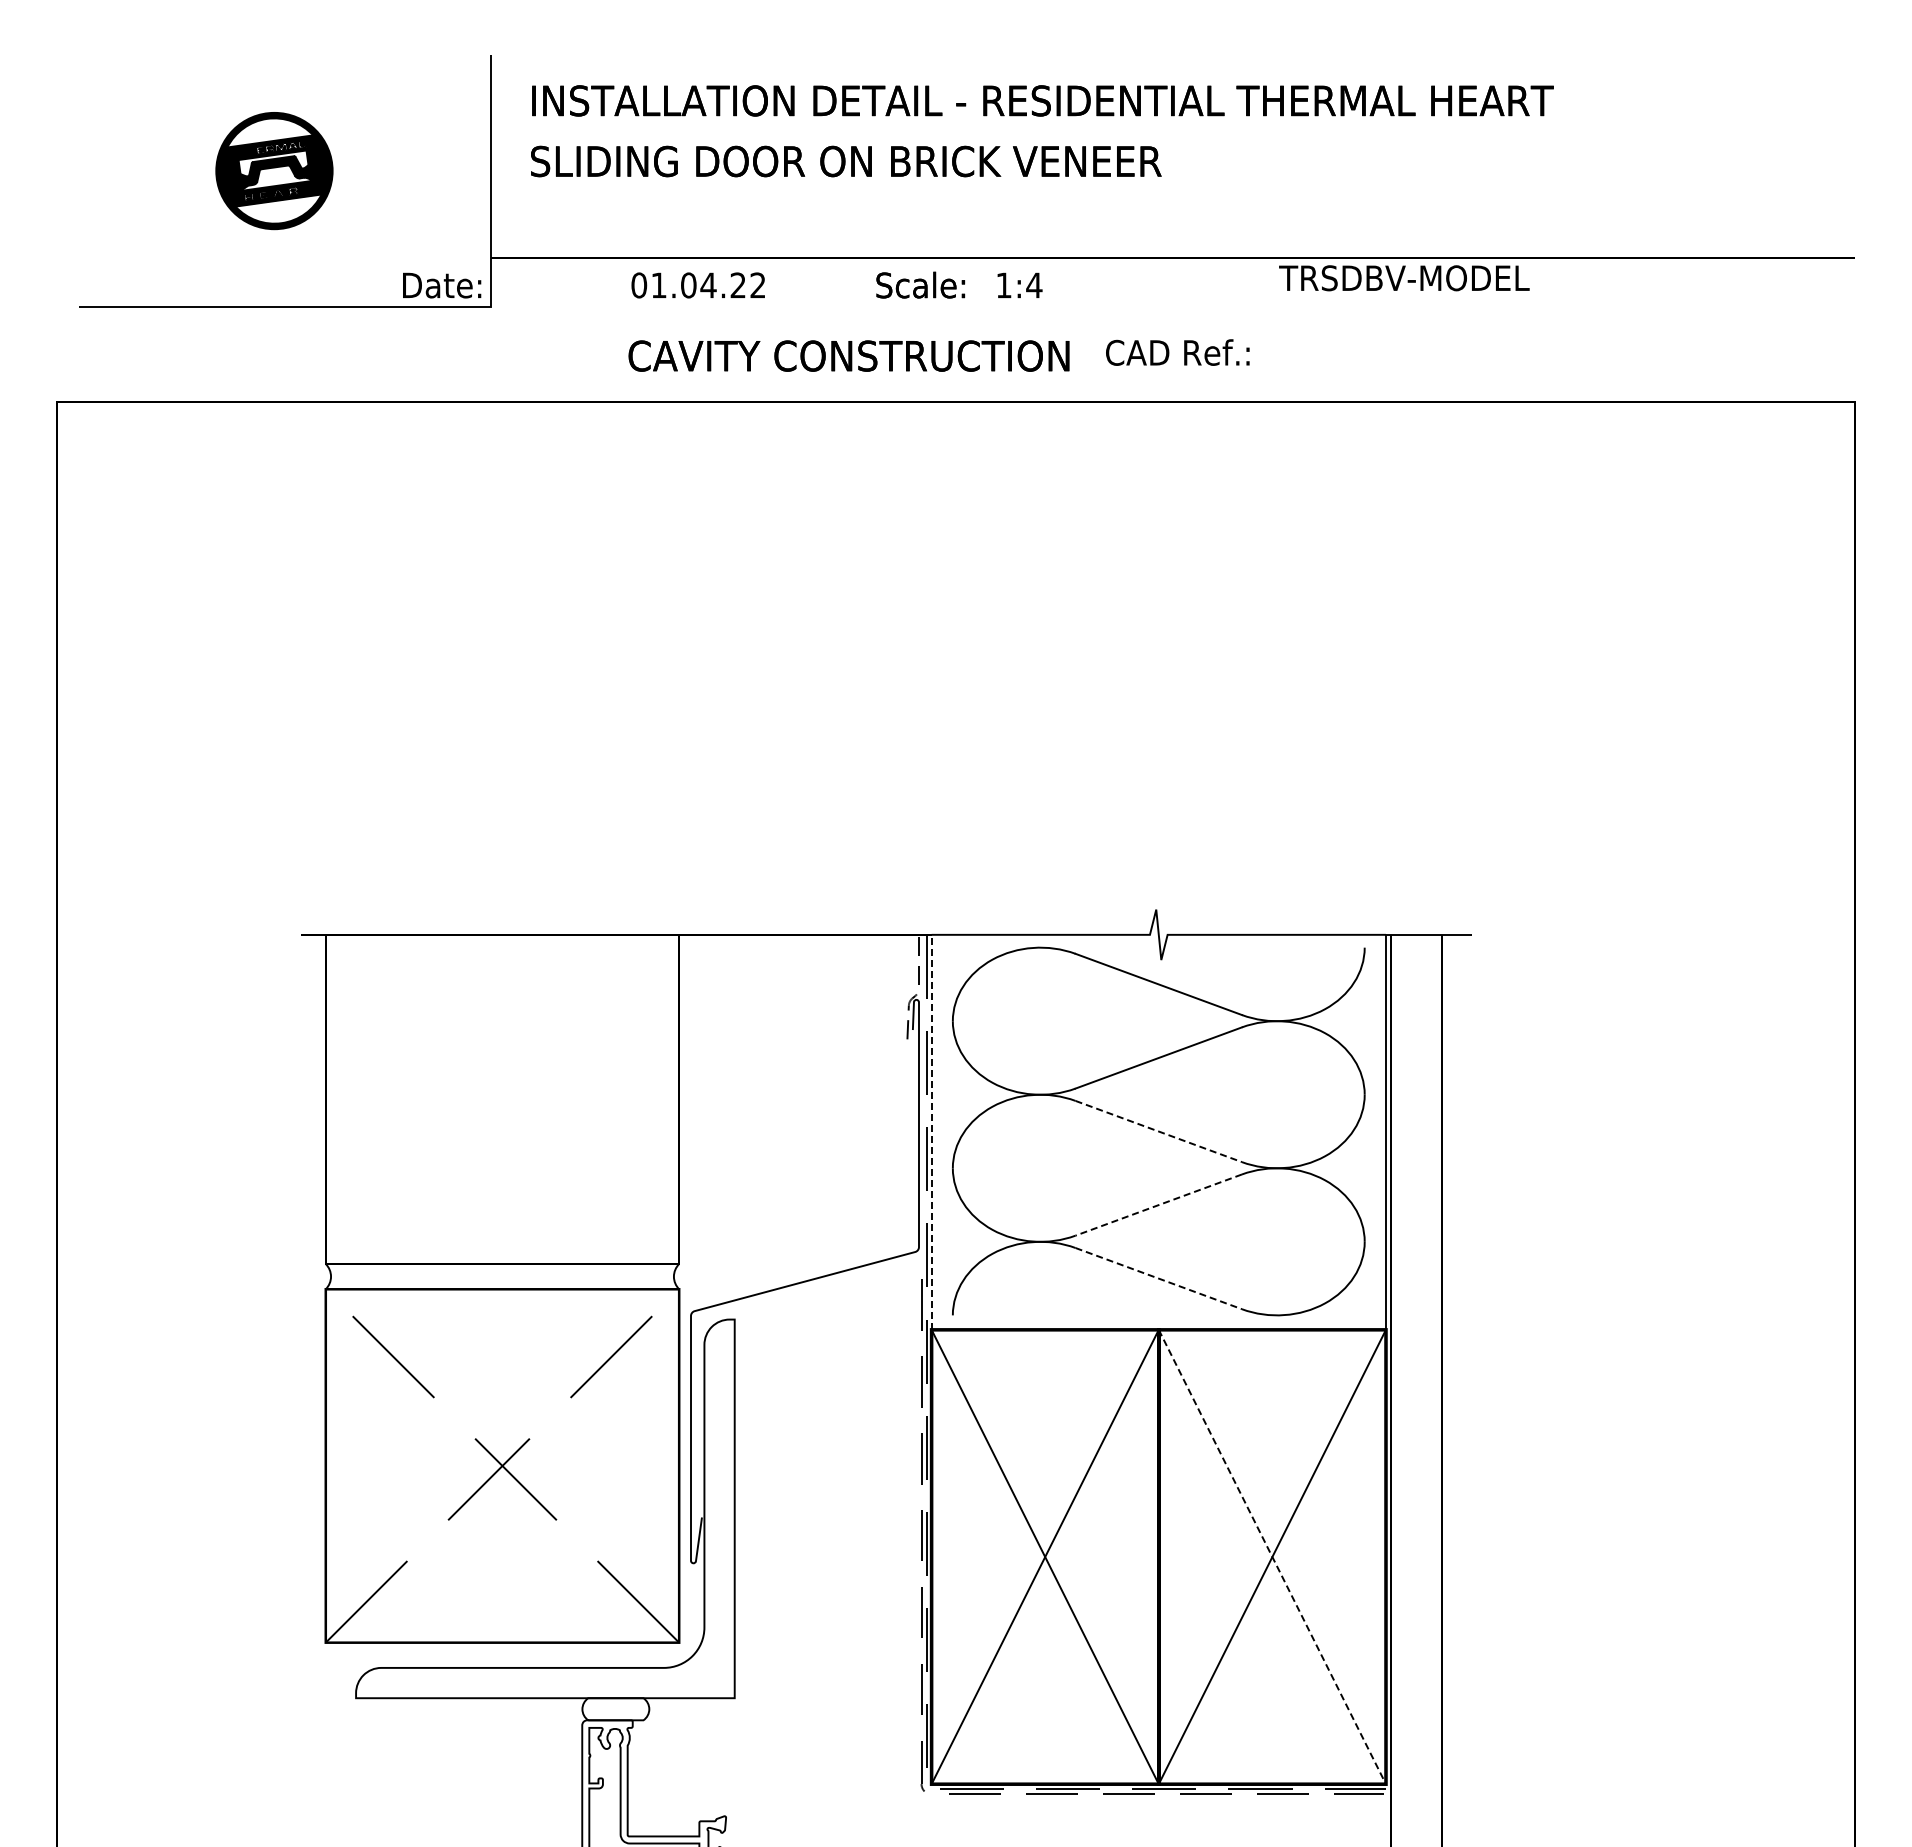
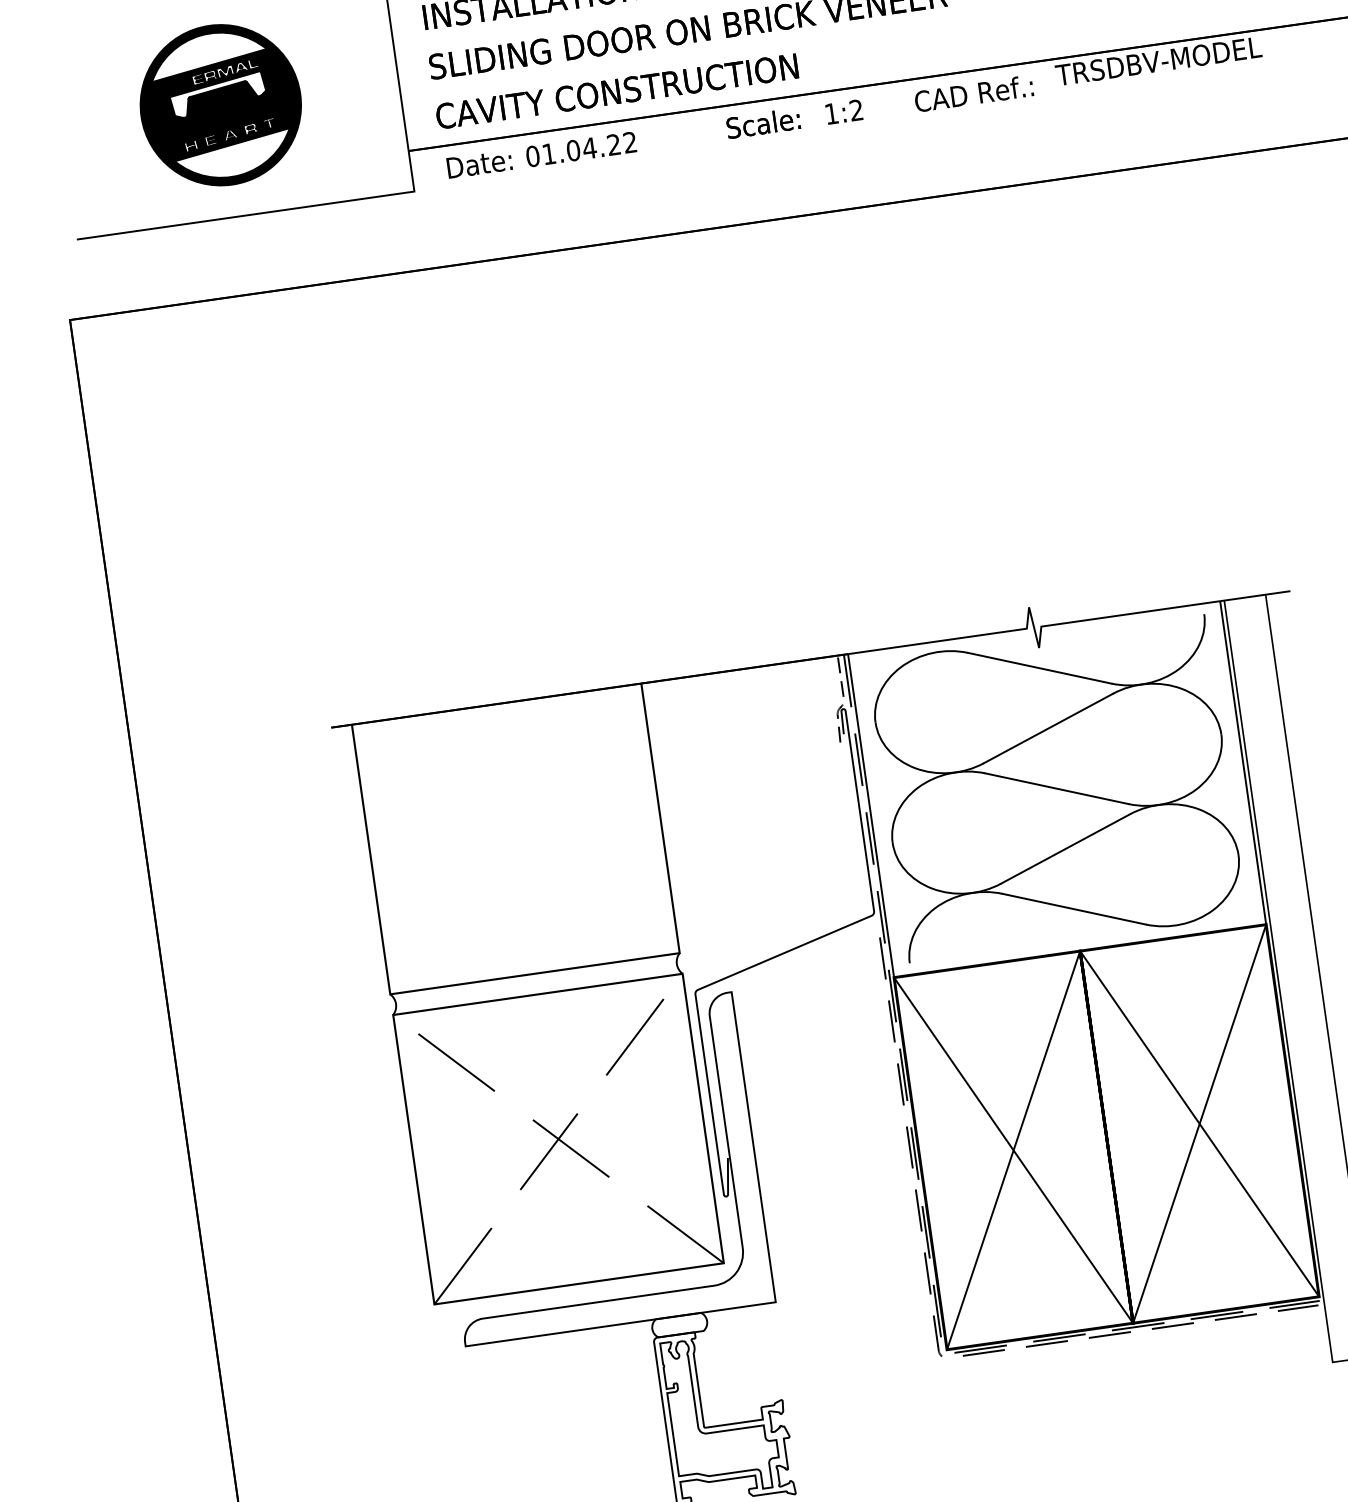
part: (274, 170) -> (220, 104), size x1.67
text: (442, 285) -> (479, 163), moved
text: (1034, 285) -> (856, 110), 1:4 -> 1:2
text: (1177, 352) -> (973, 93), moved
text: (848, 355) -> (616, 91), moved
line: (931, 1131) -> (870, 815), dashed -> solid
line: (1158, 1131) -> (1056, 788), dashed -> solid
line: (1158, 1205) -> (1065, 849), dashed -> solid
line: (1158, 1278) -> (1073, 909), dashed -> solid
line: (1272, 1557) -> (1199, 1124), dashed -> solid

